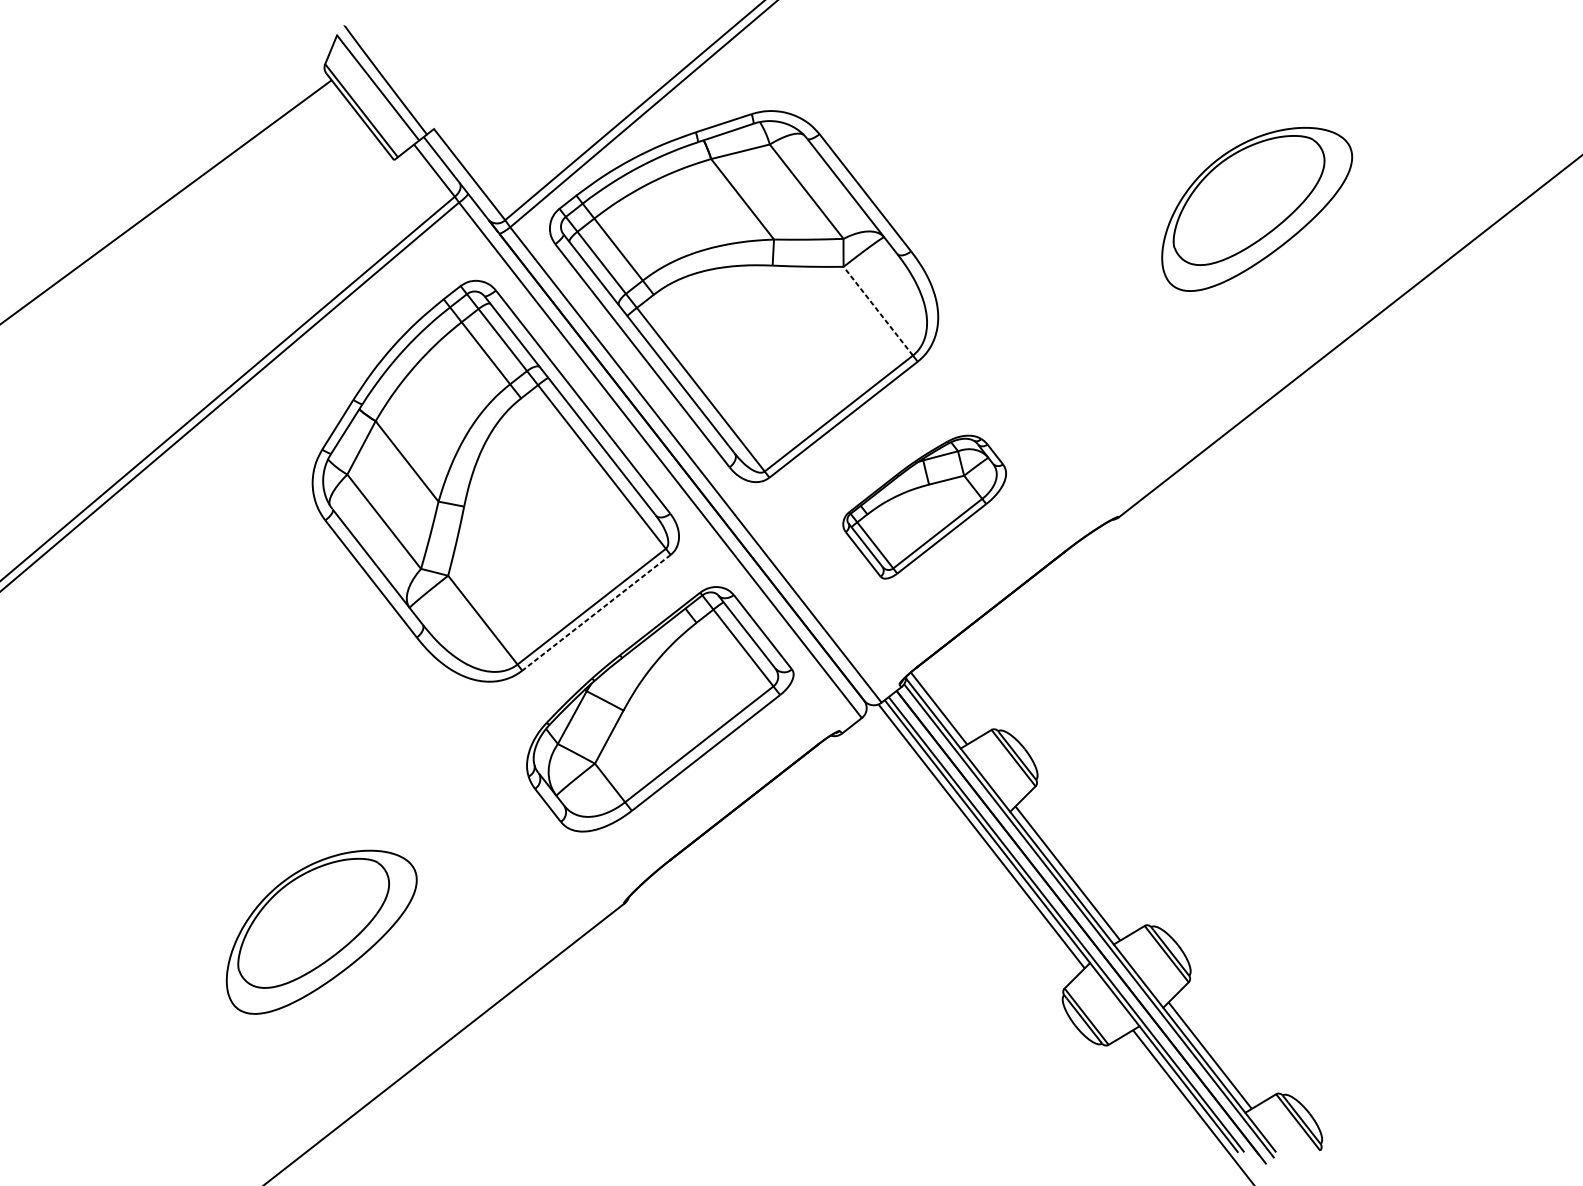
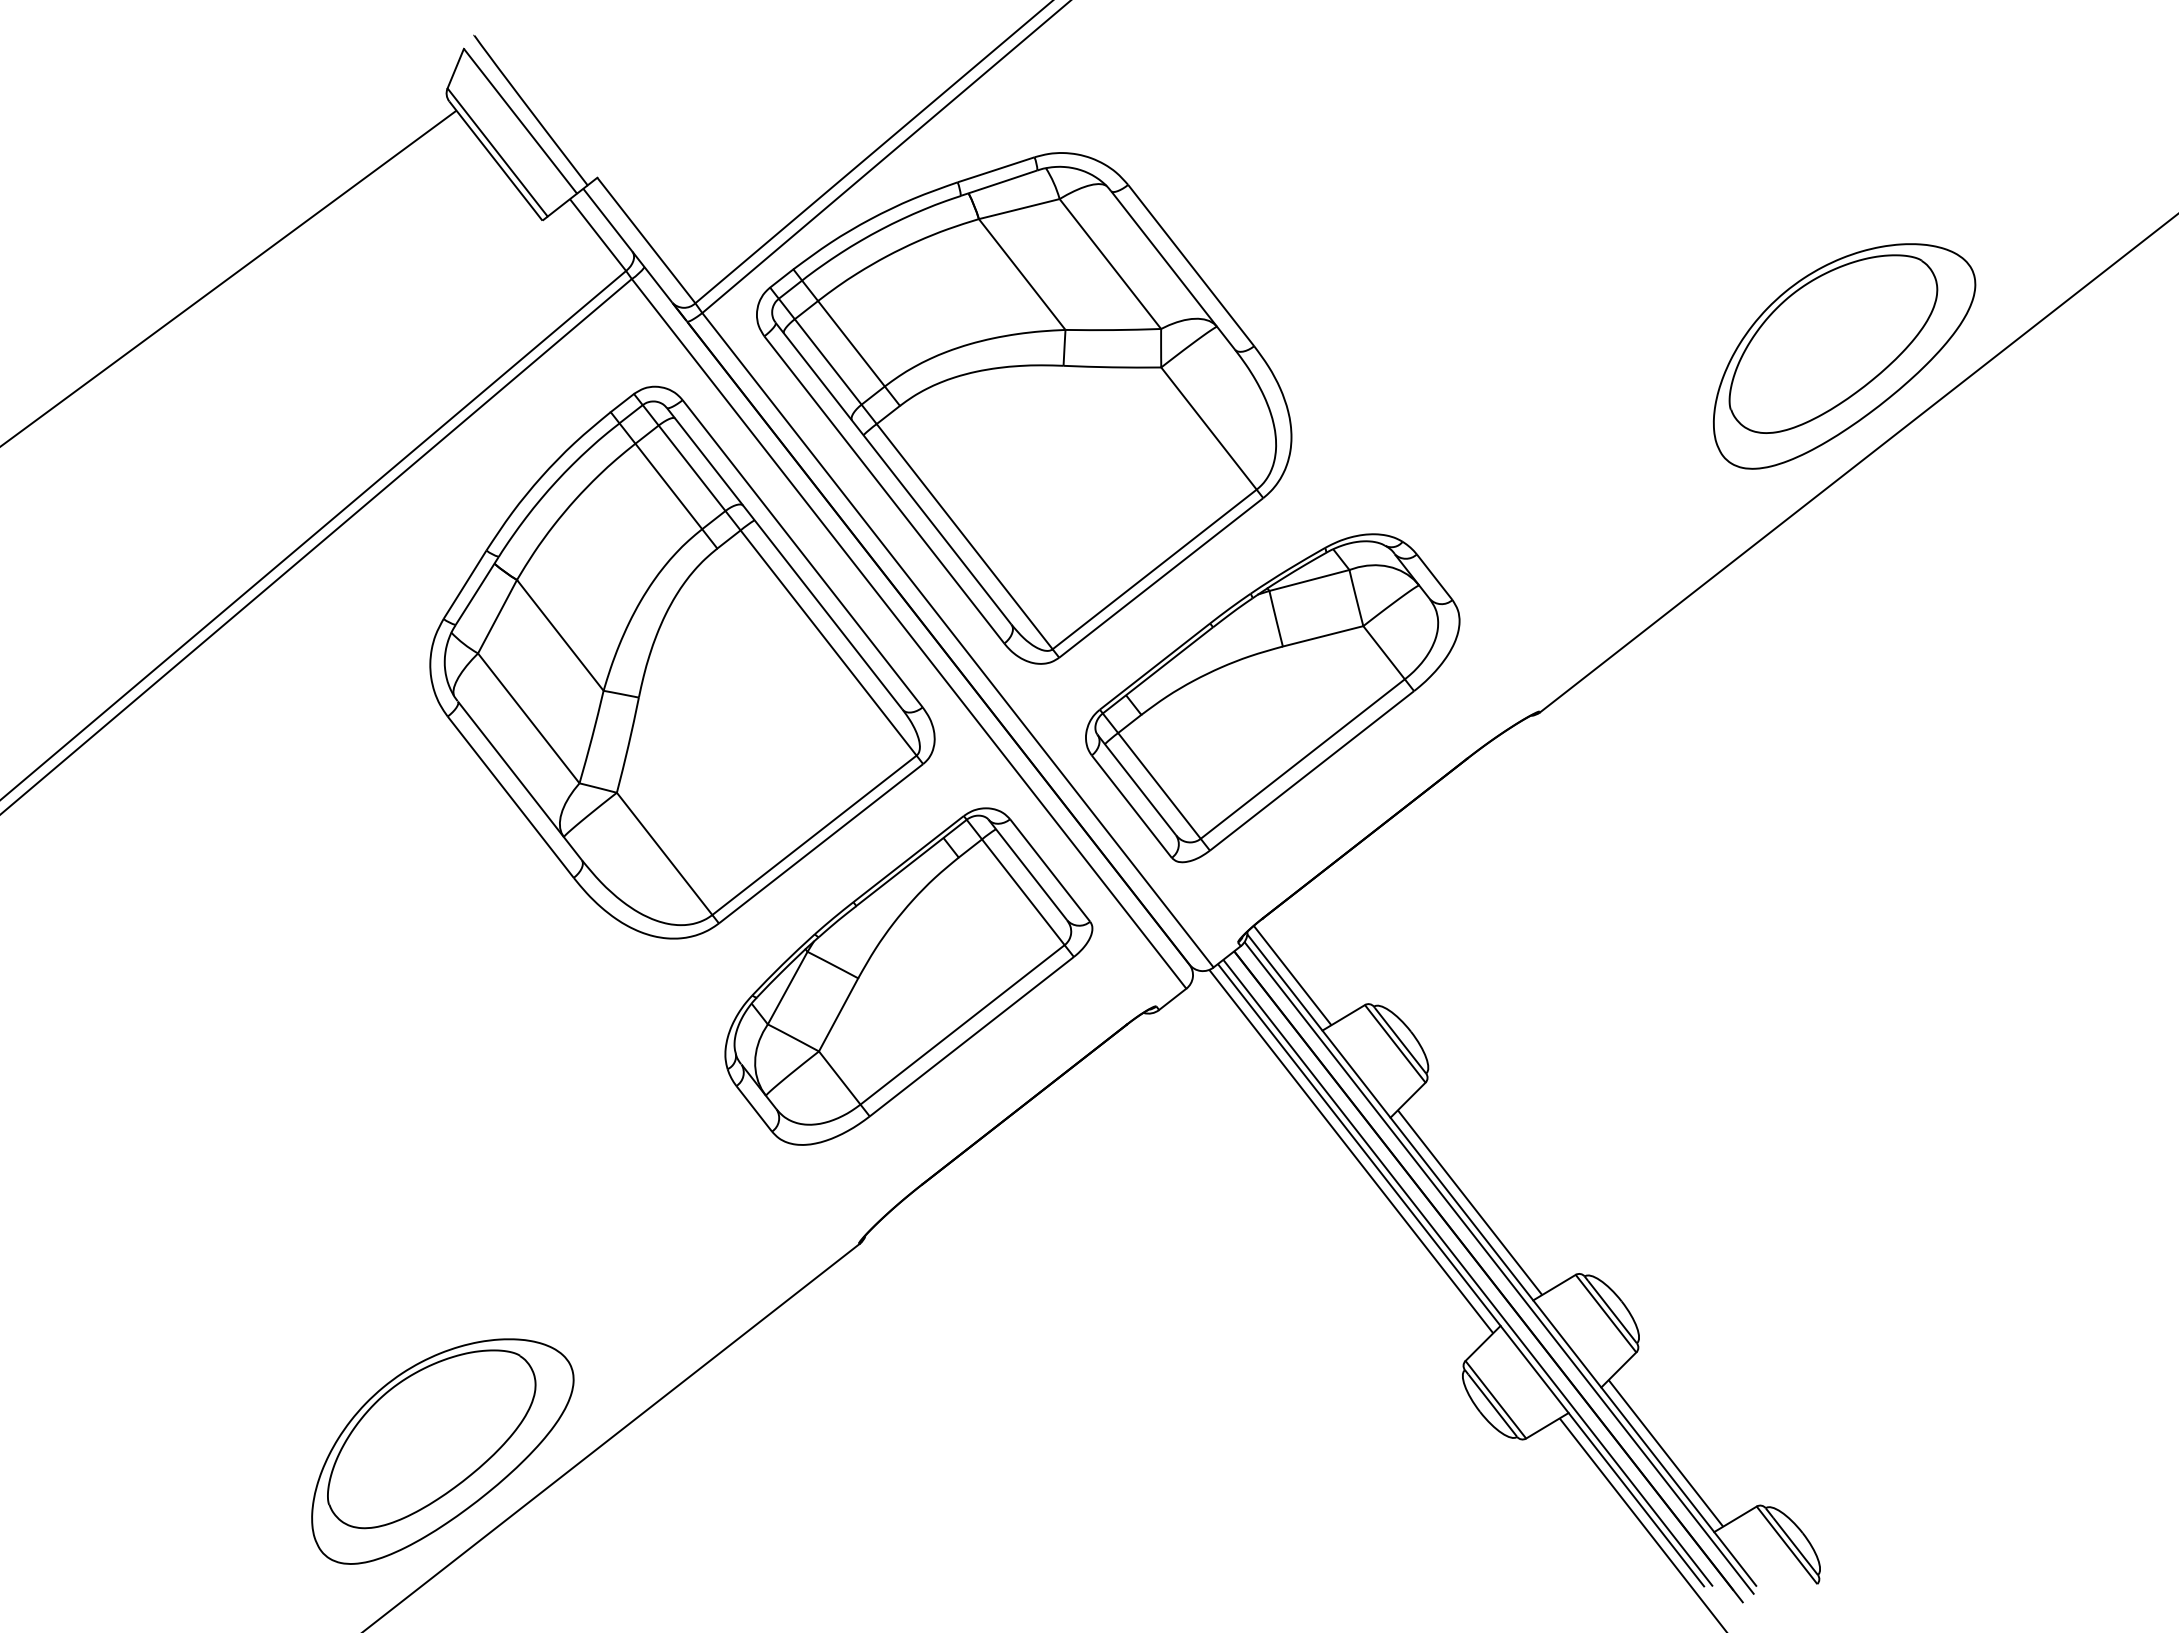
part: (1257, 209) -> (1844, 356), moved
line: (877, 311) -> (1208, 428), dashed -> solid
part: (924, 507) -> (1272, 698), size x1.67
line: (596, 613) -> (820, 844), dashed -> solid
part: (321, 932) -> (442, 1451), moved

